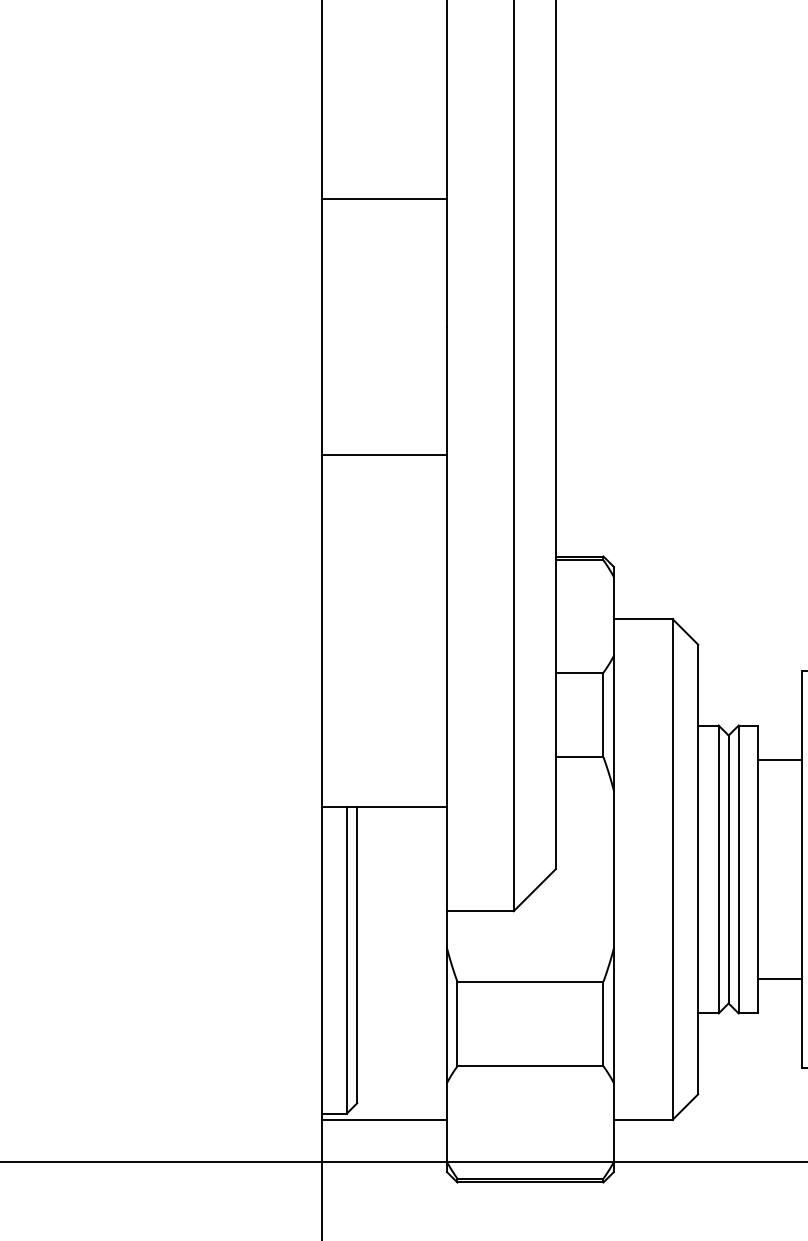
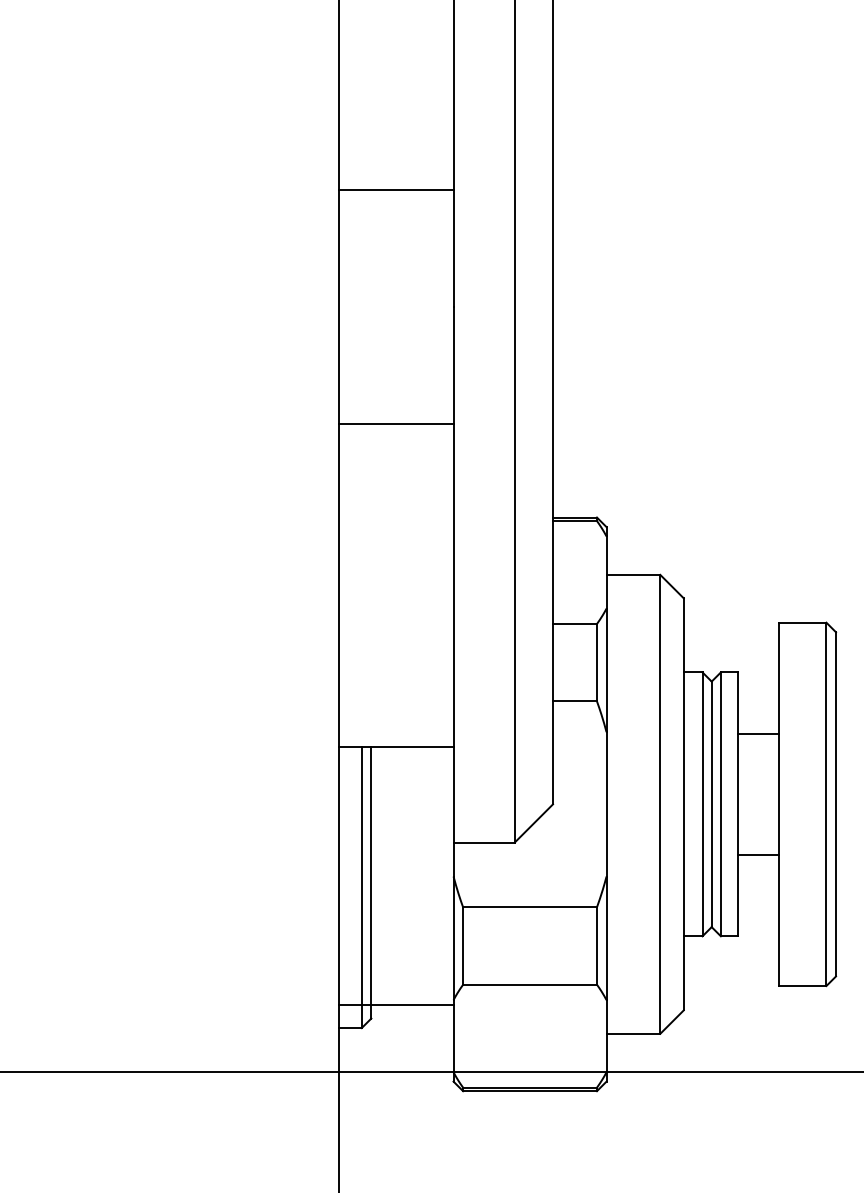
line: (779, 759) -> (758, 733), moved
line: (779, 978) -> (758, 854), moved
line: (383, 1119) -> (395, 1004), moved

